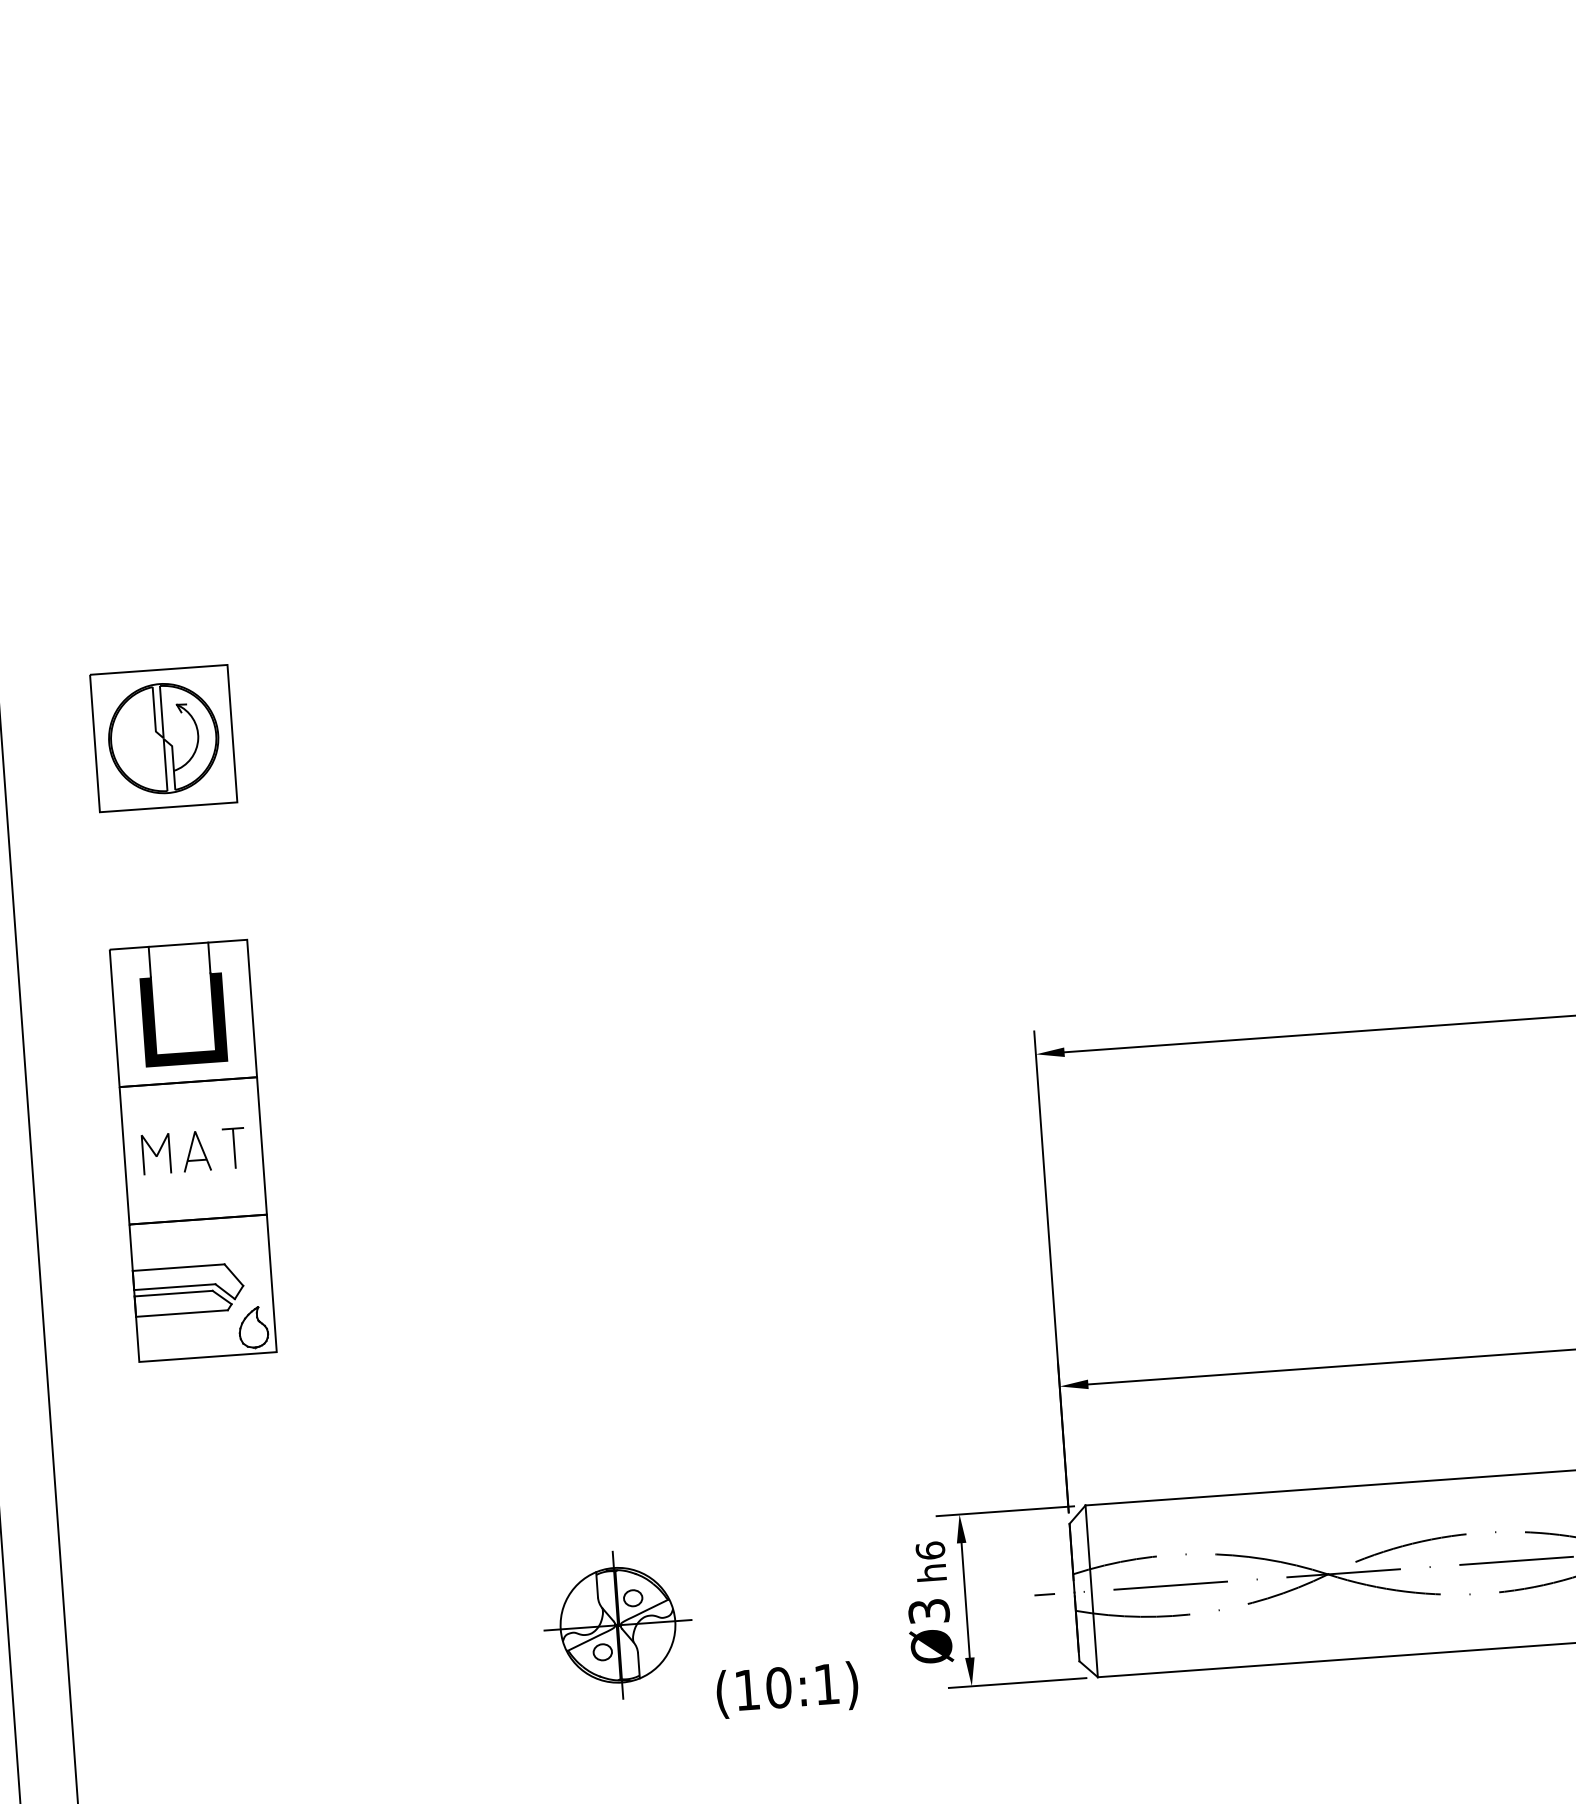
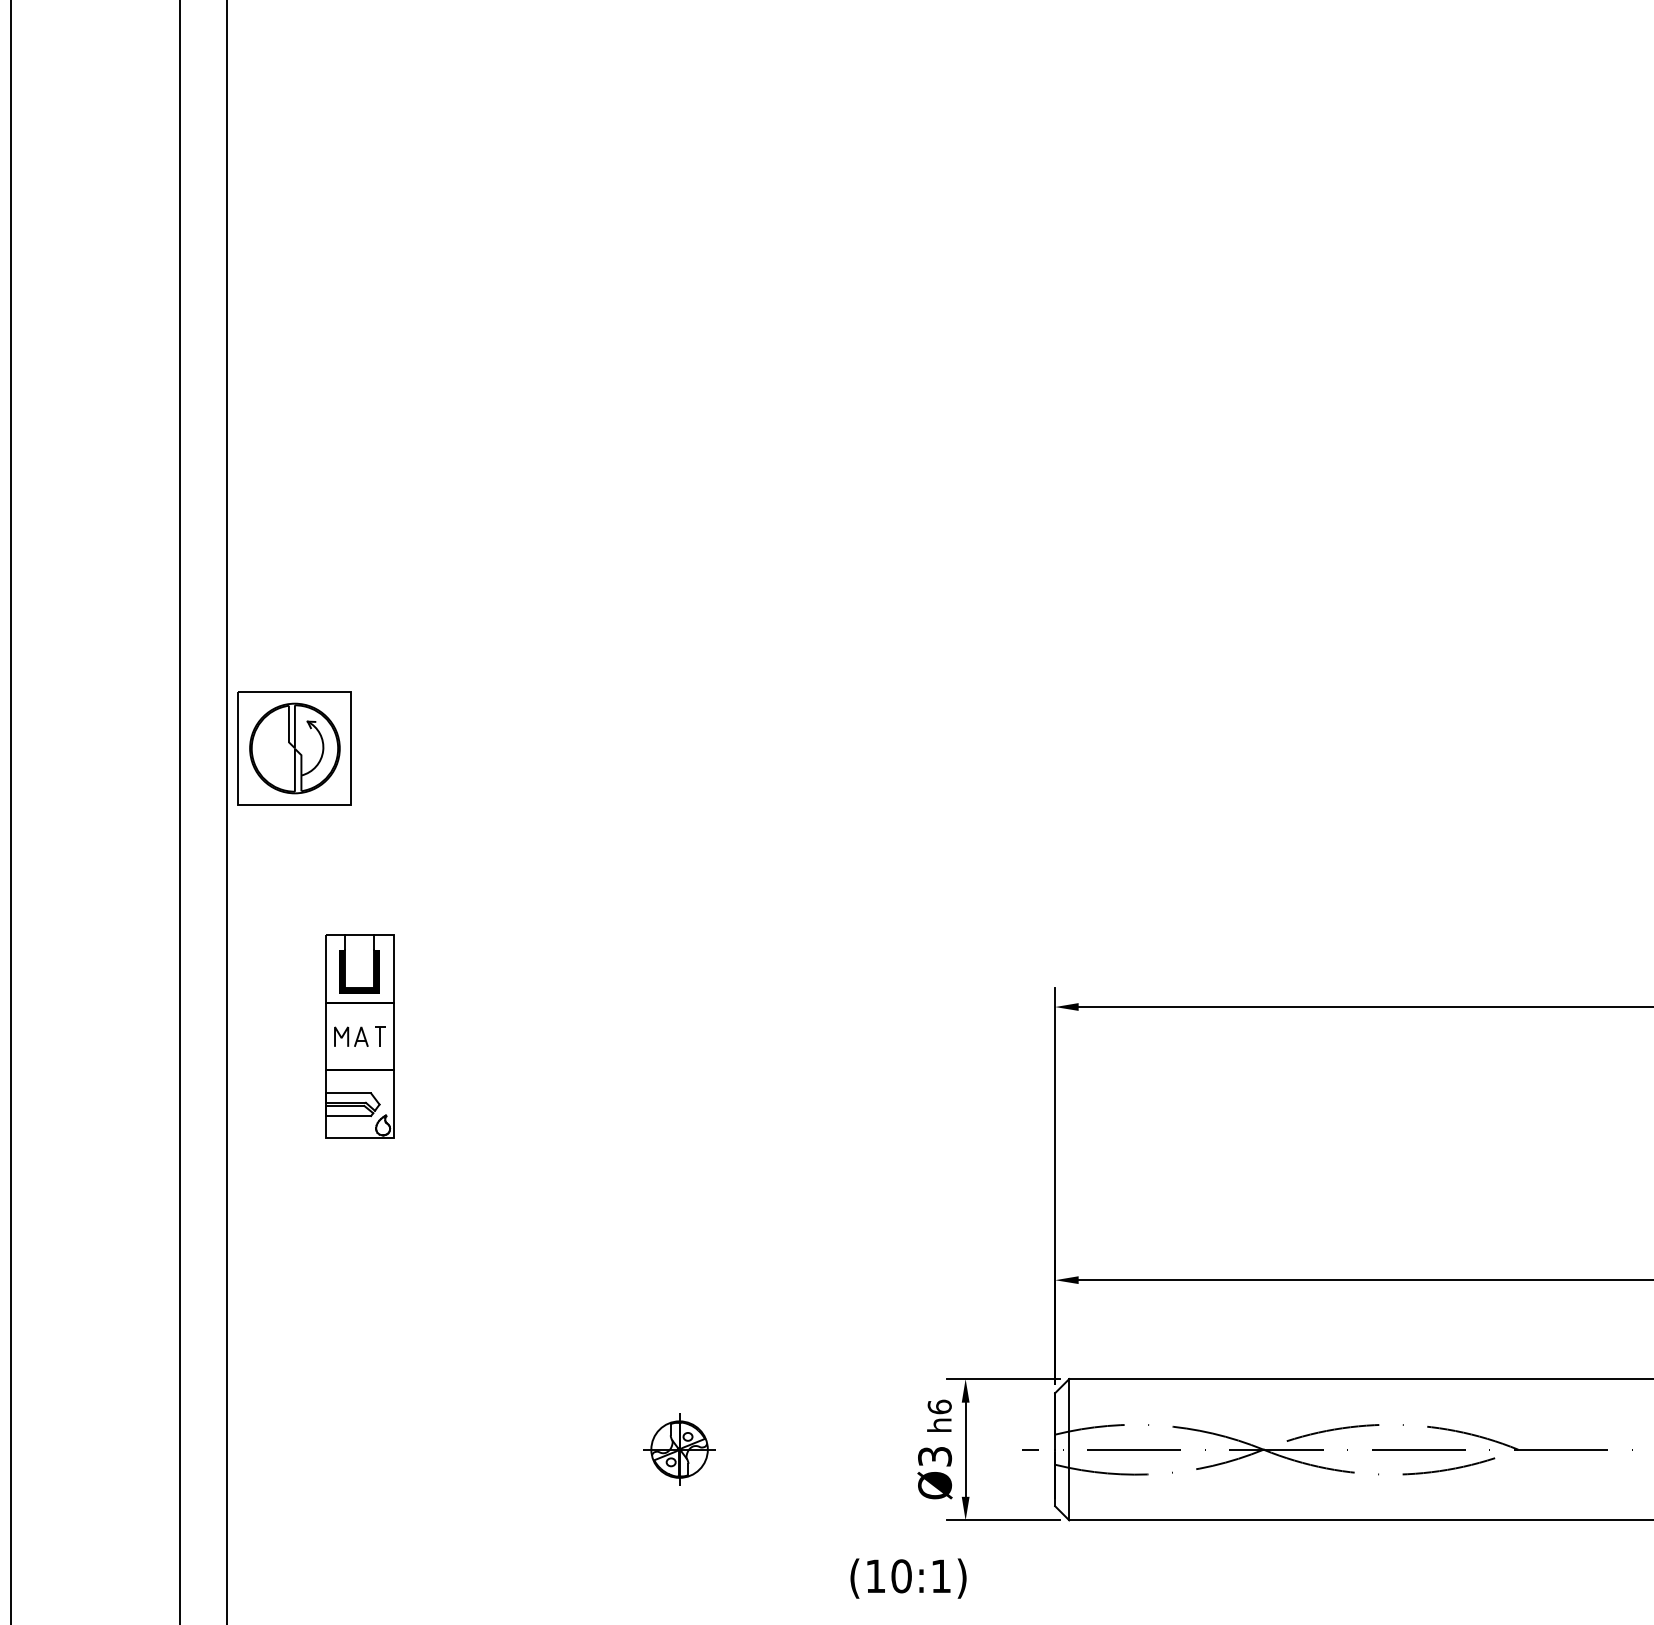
part: (163, 738) -> (294, 748), moved
part: (192, 1150) -> (359, 1036), size x0.6
part: (617, 1625) -> (679, 1449), size x0.6
text: (787, 1689) -> (908, 1578), moved

